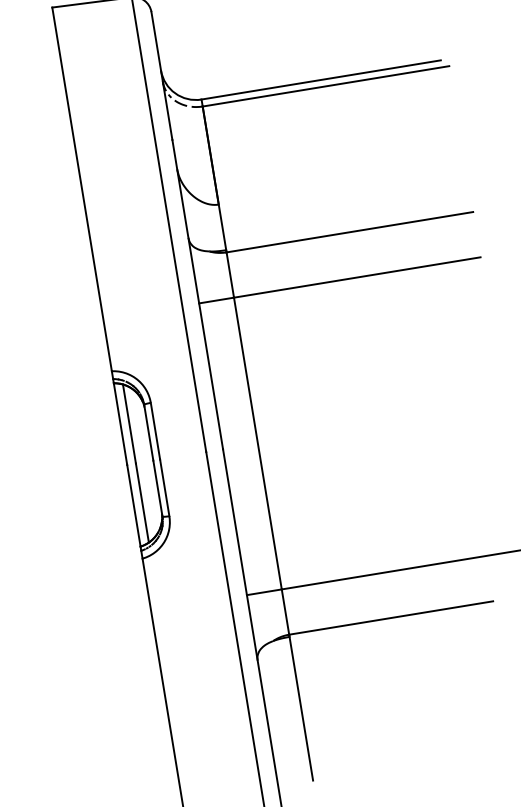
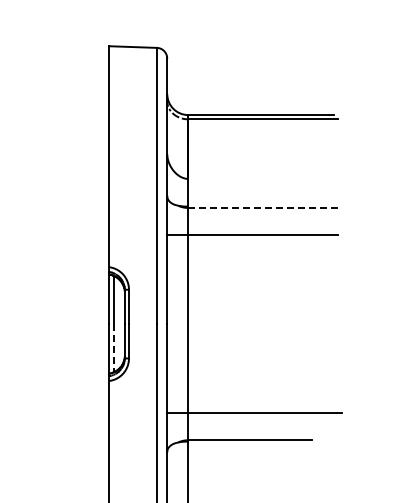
line: (350, 231) -> (263, 207), solid -> dashed
line: (142, 503) -> (114, 348), solid -> dashed

